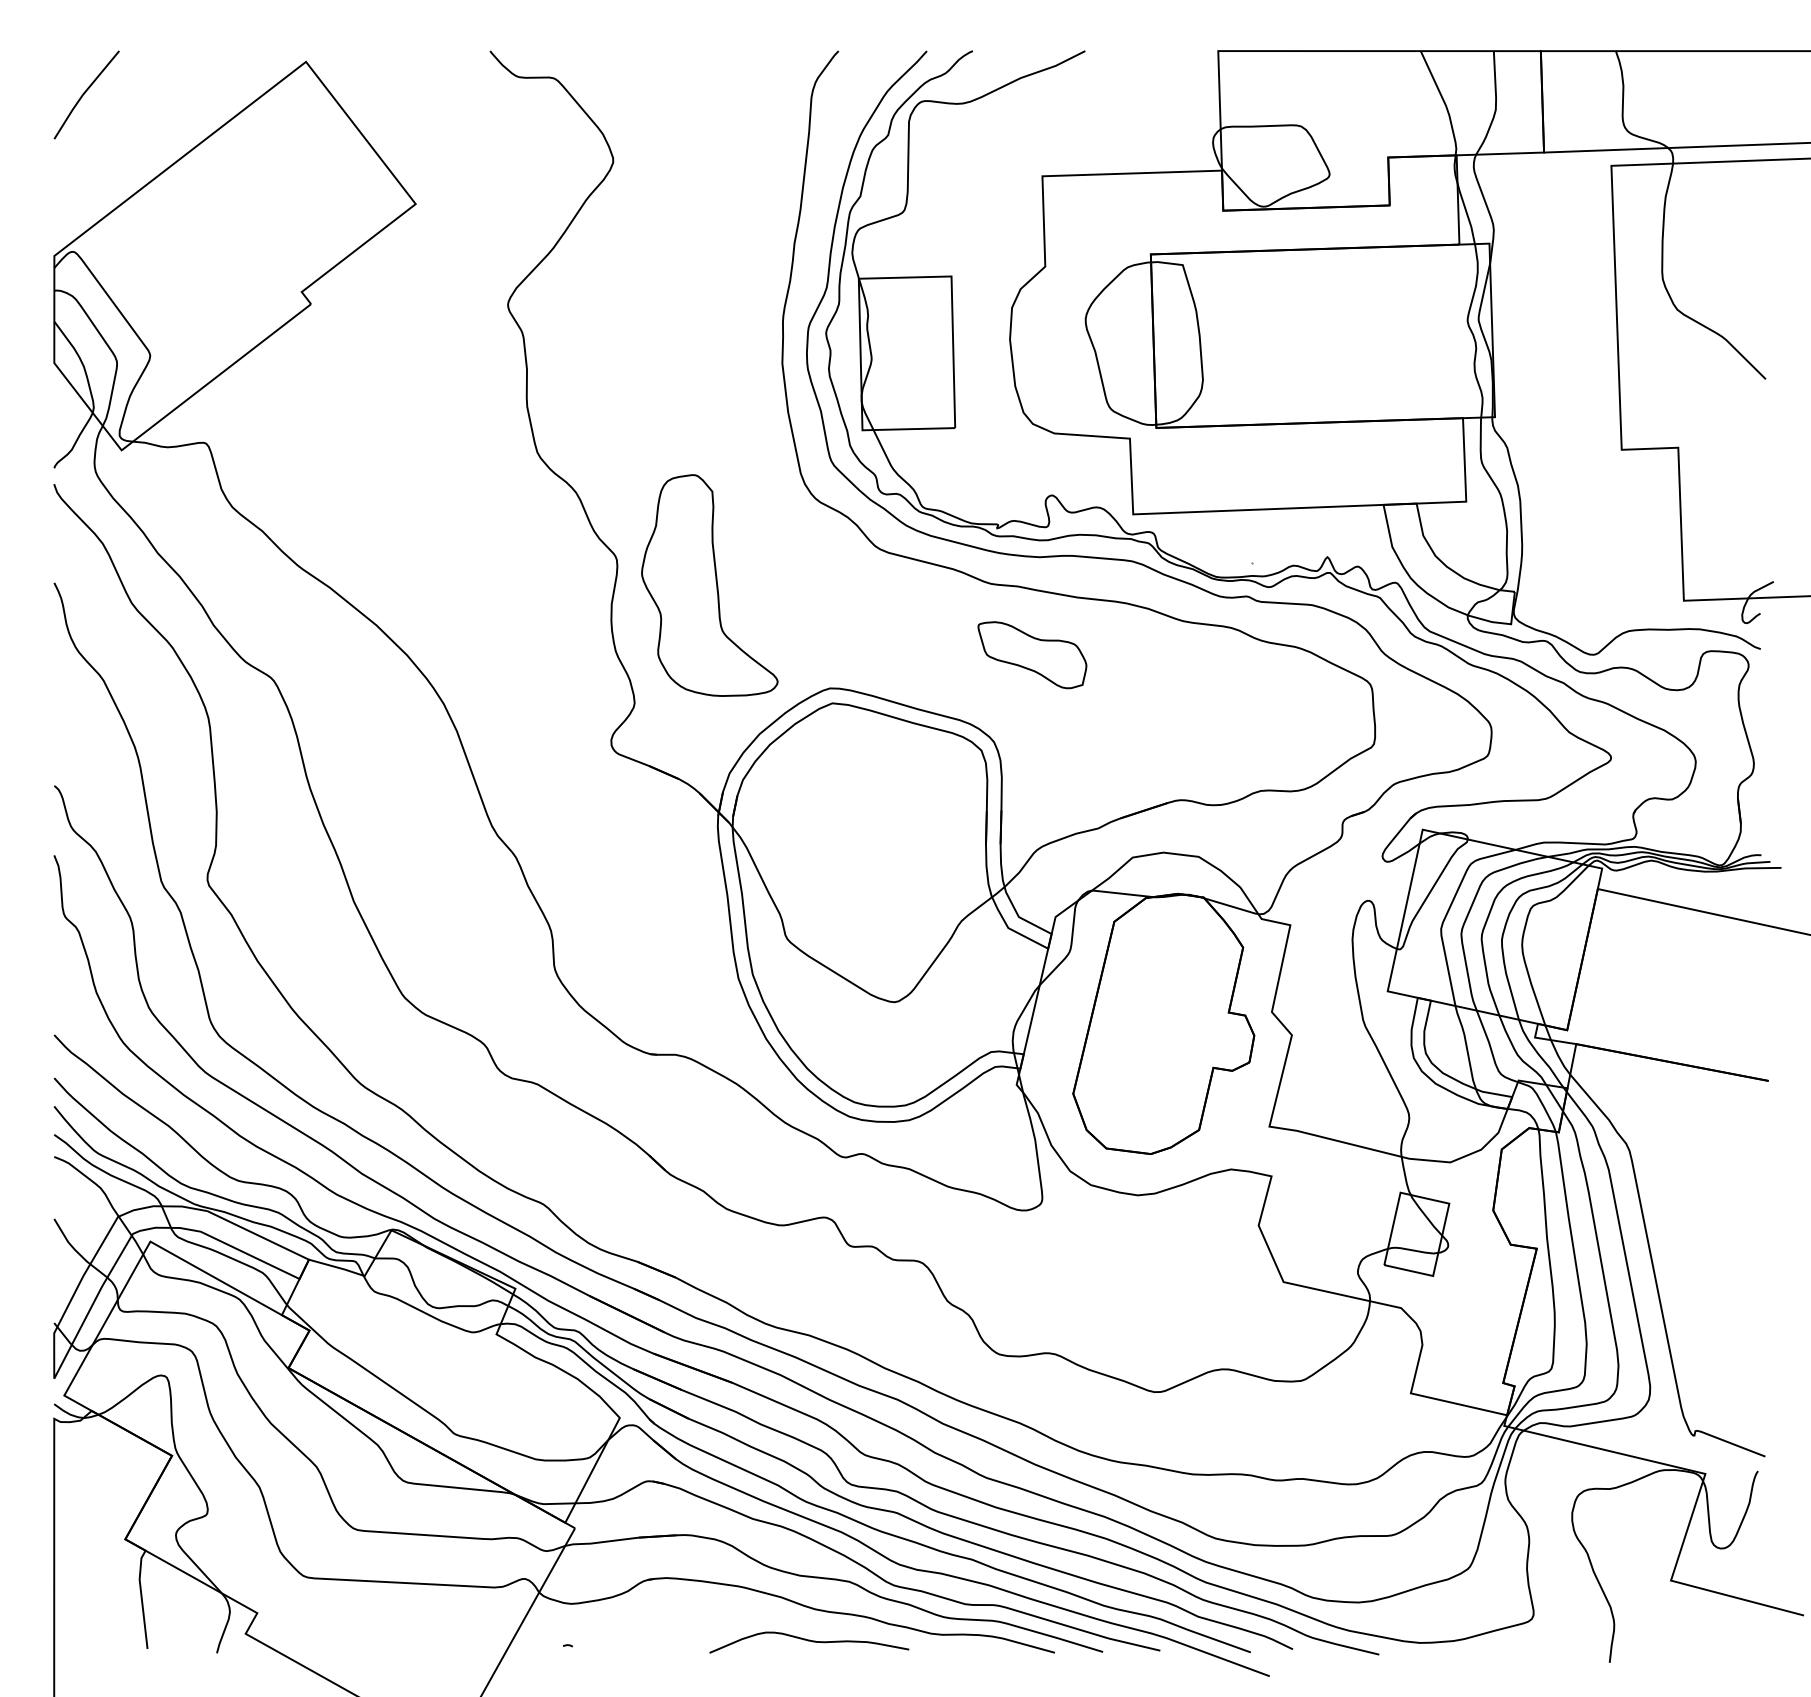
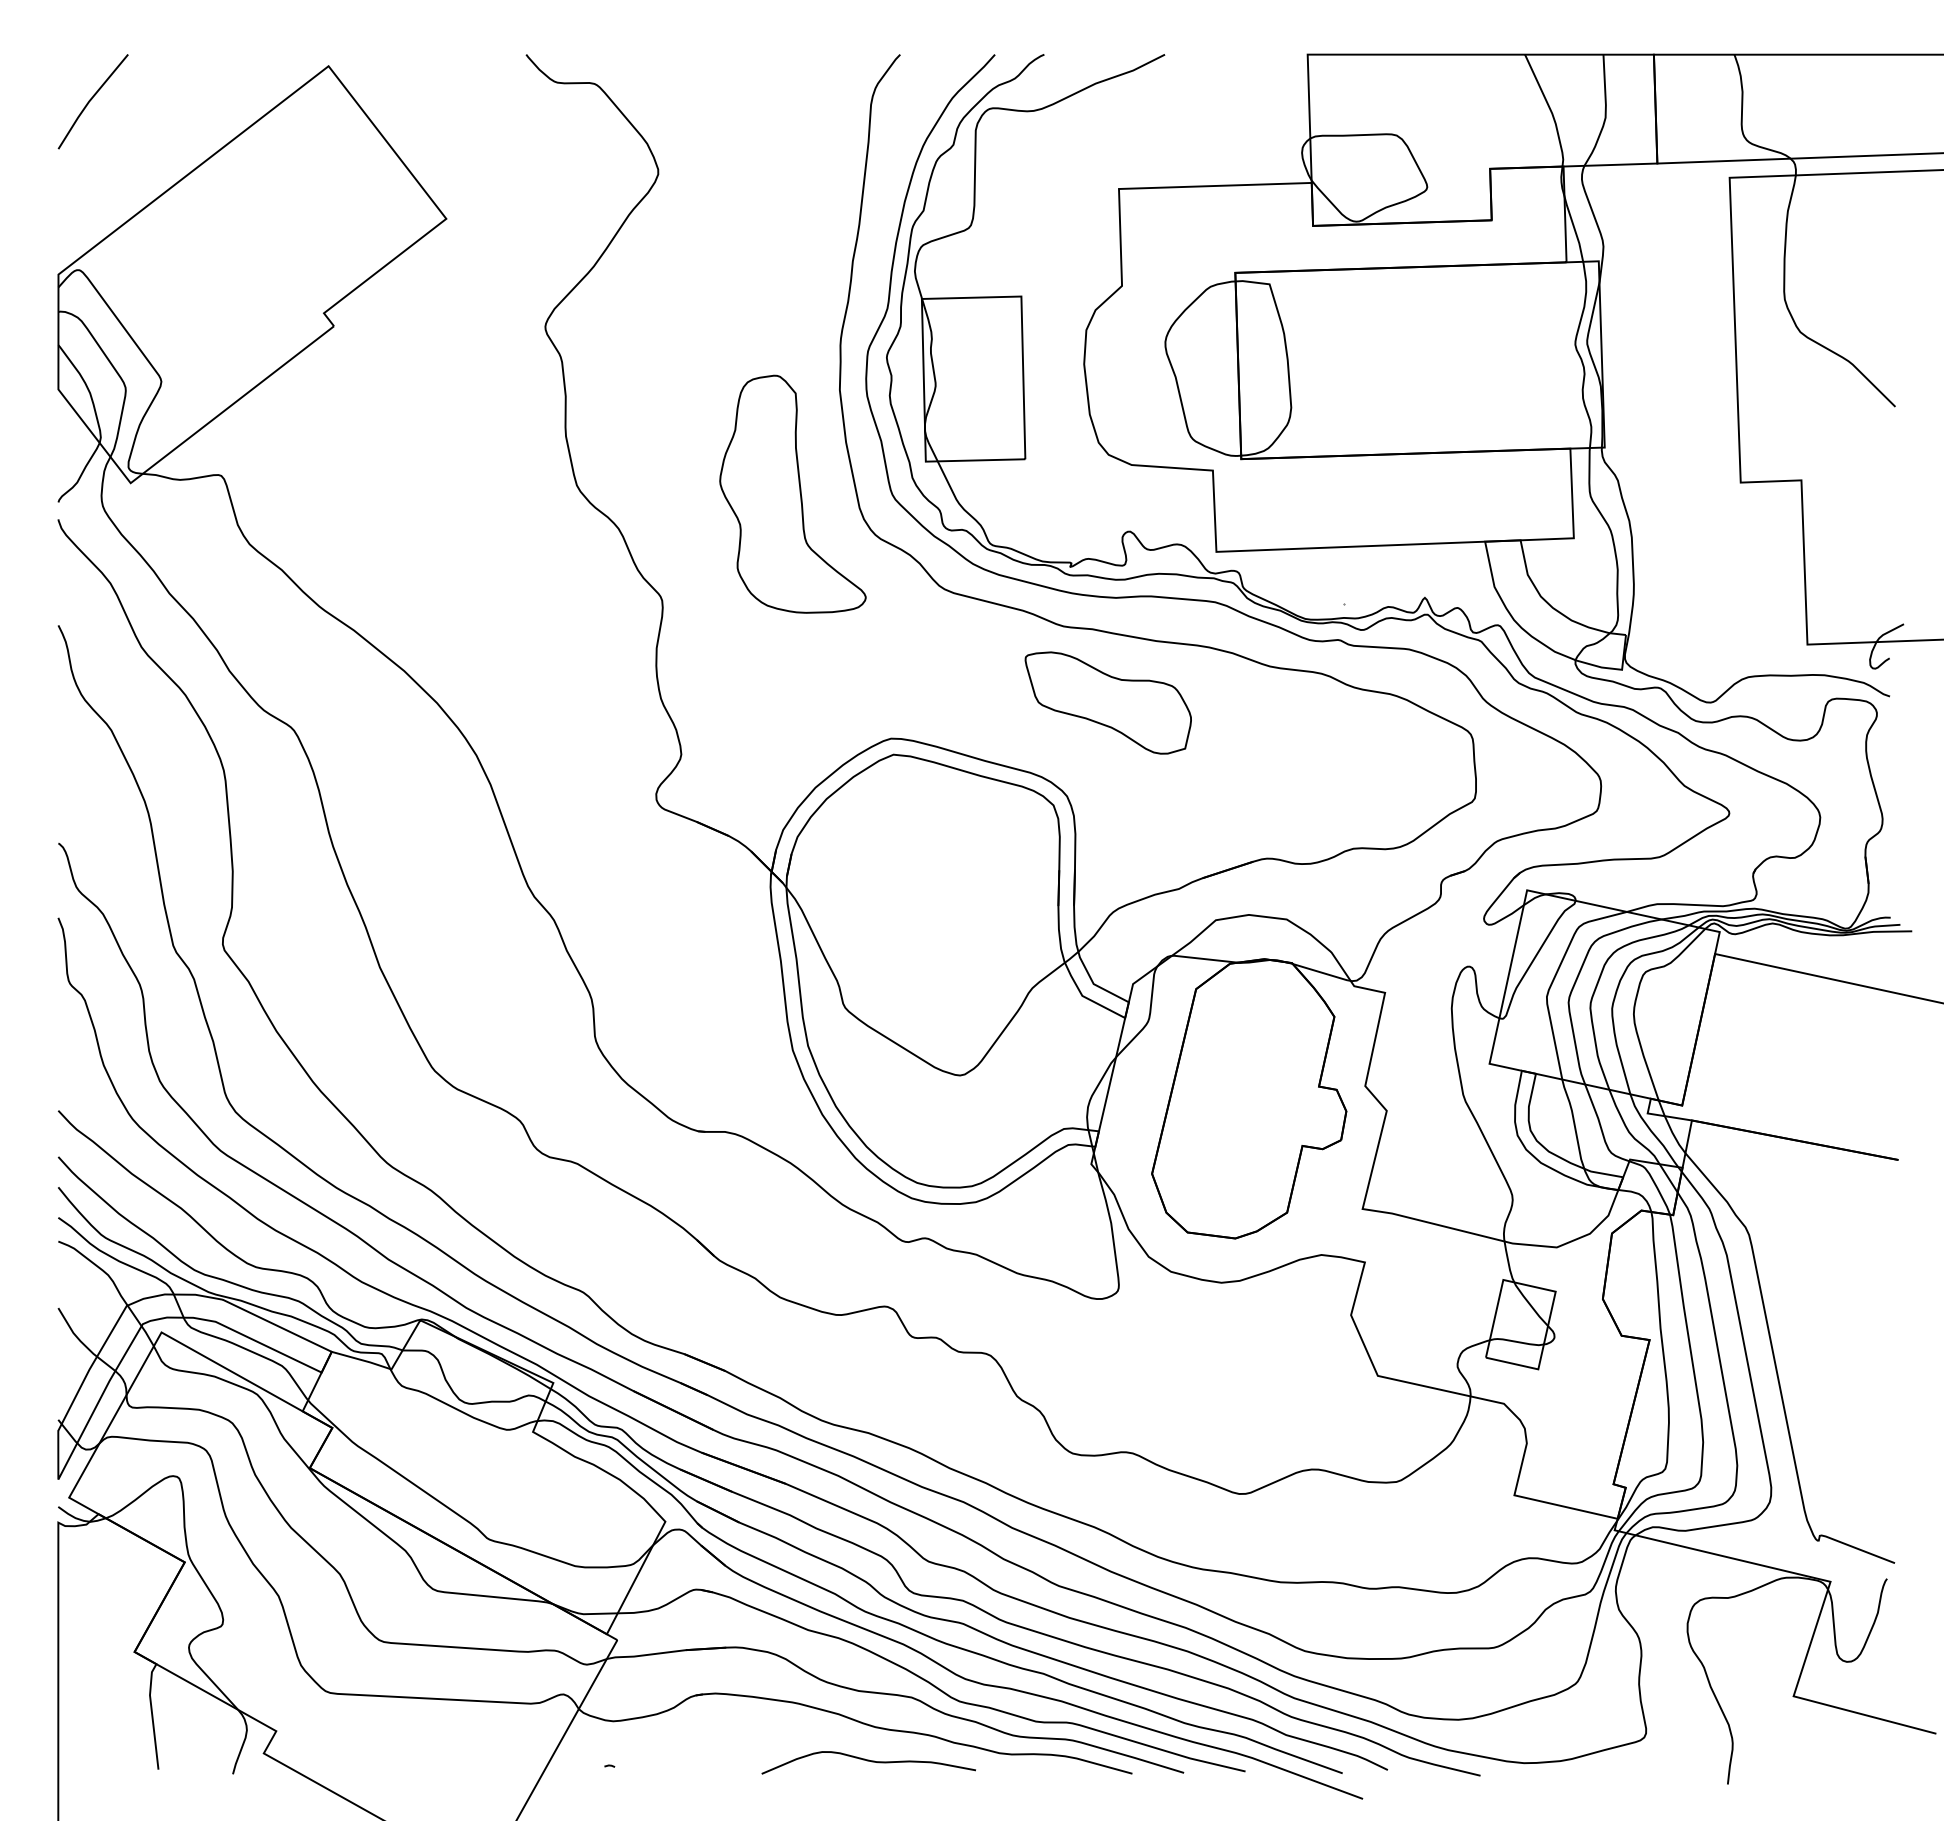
part: (709, 584) -> (792, 493), moved
part: (1031, 654) -> (1107, 702), size x1.43

